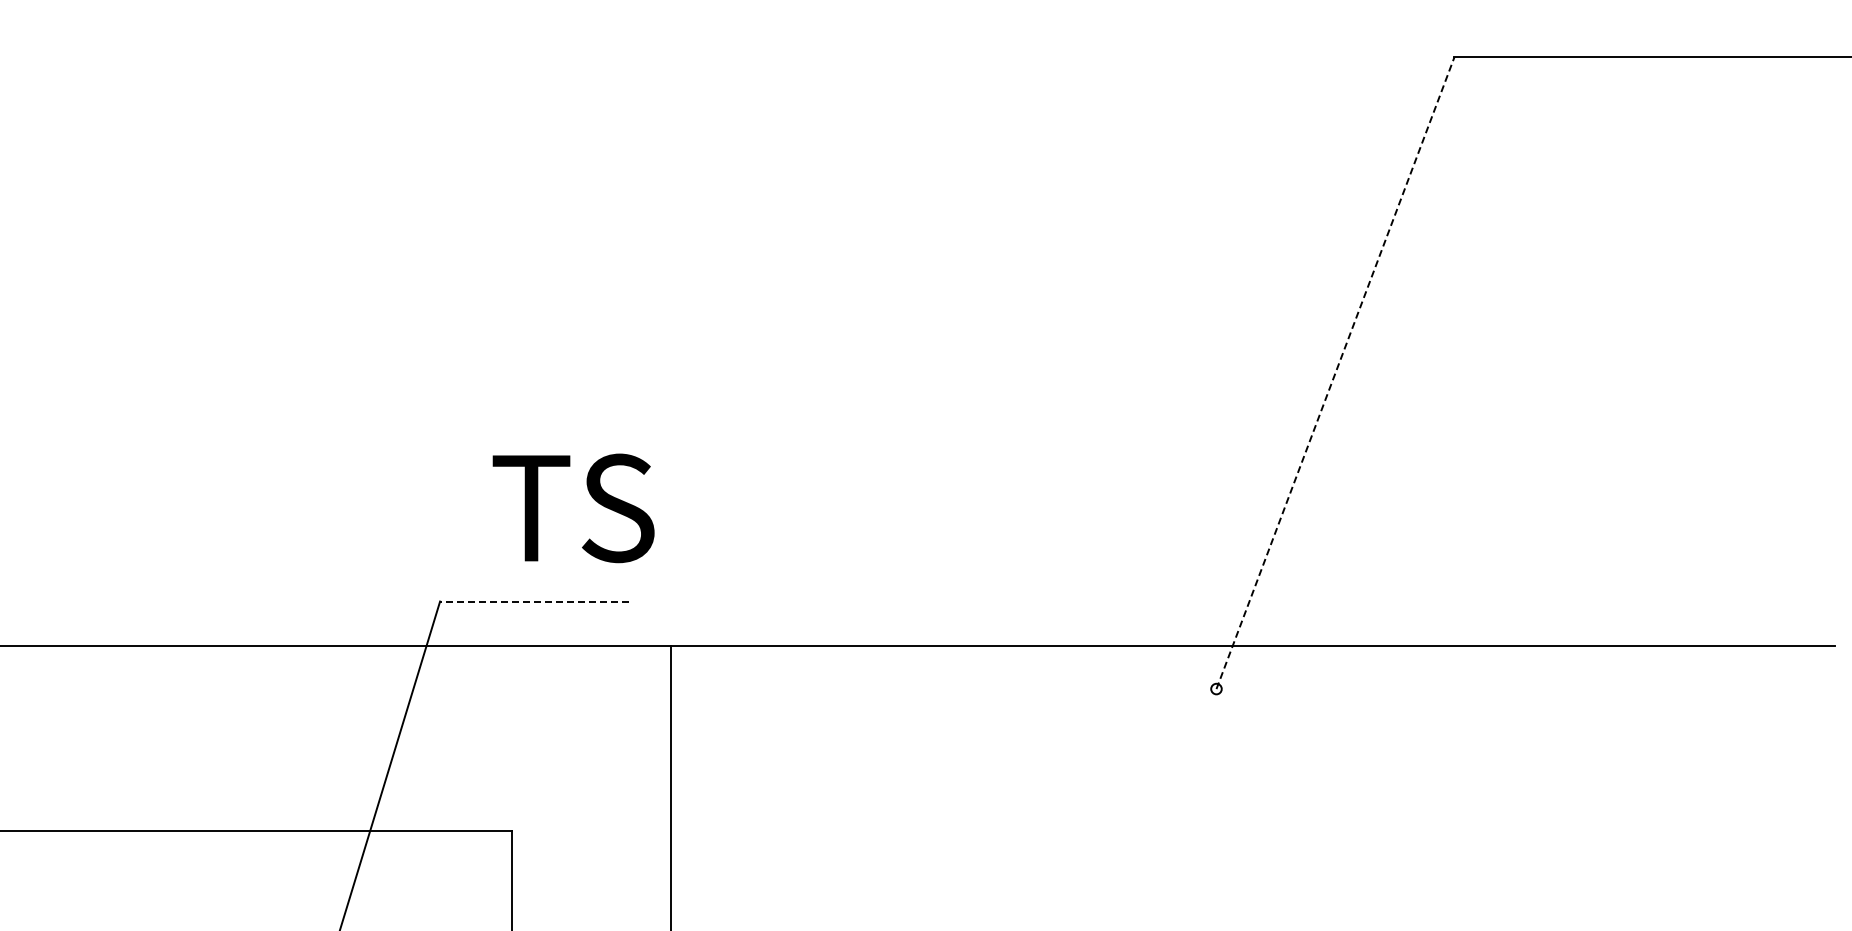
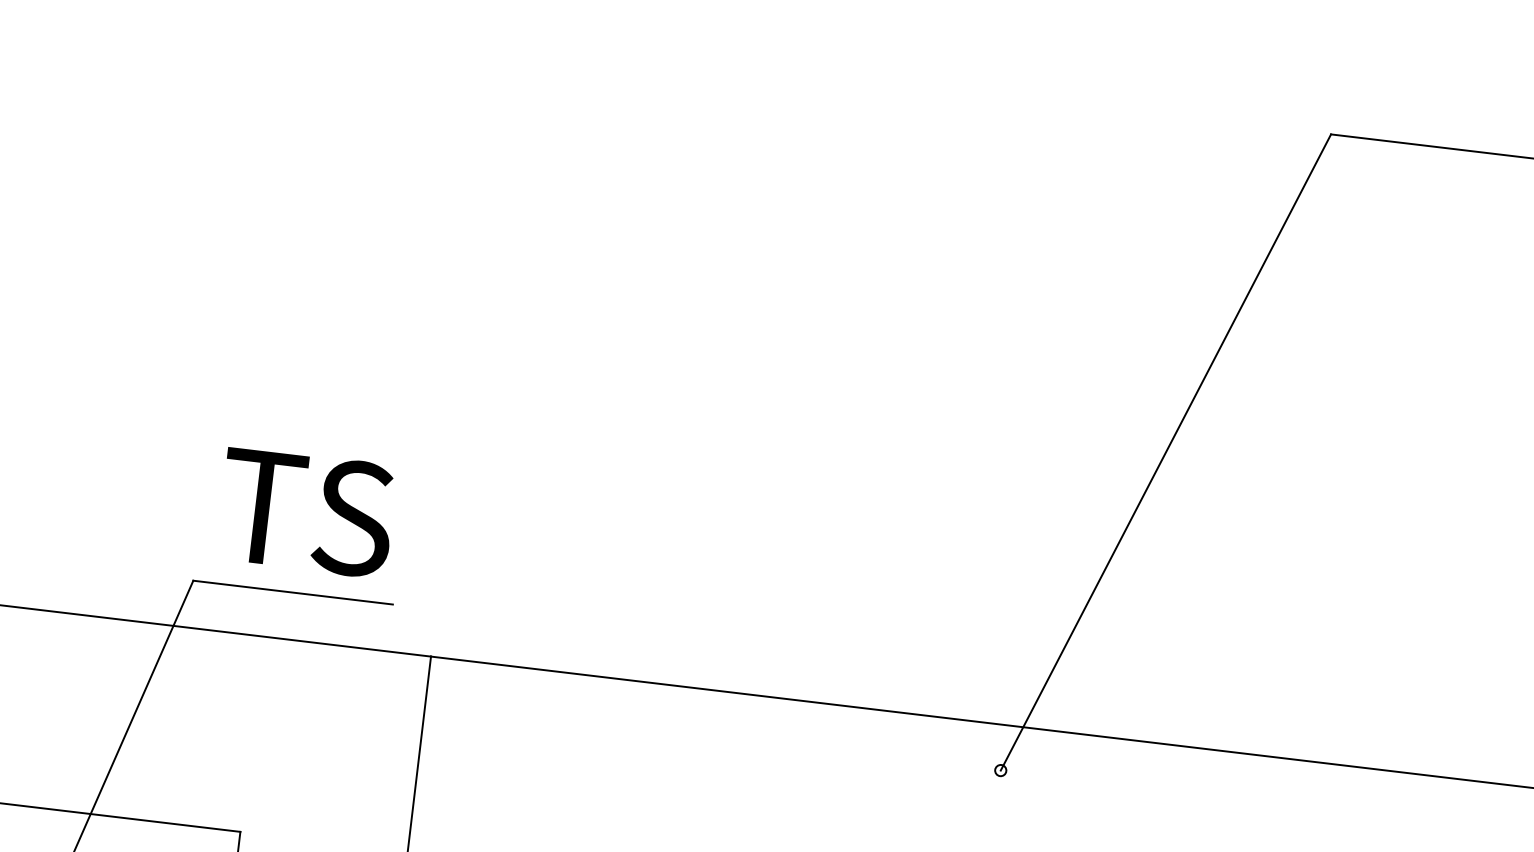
line: (1335, 373) -> (1165, 452), dashed -> solid
text: (573, 508) -> (306, 512), moved
line: (534, 601) -> (292, 592), dashed -> solid

